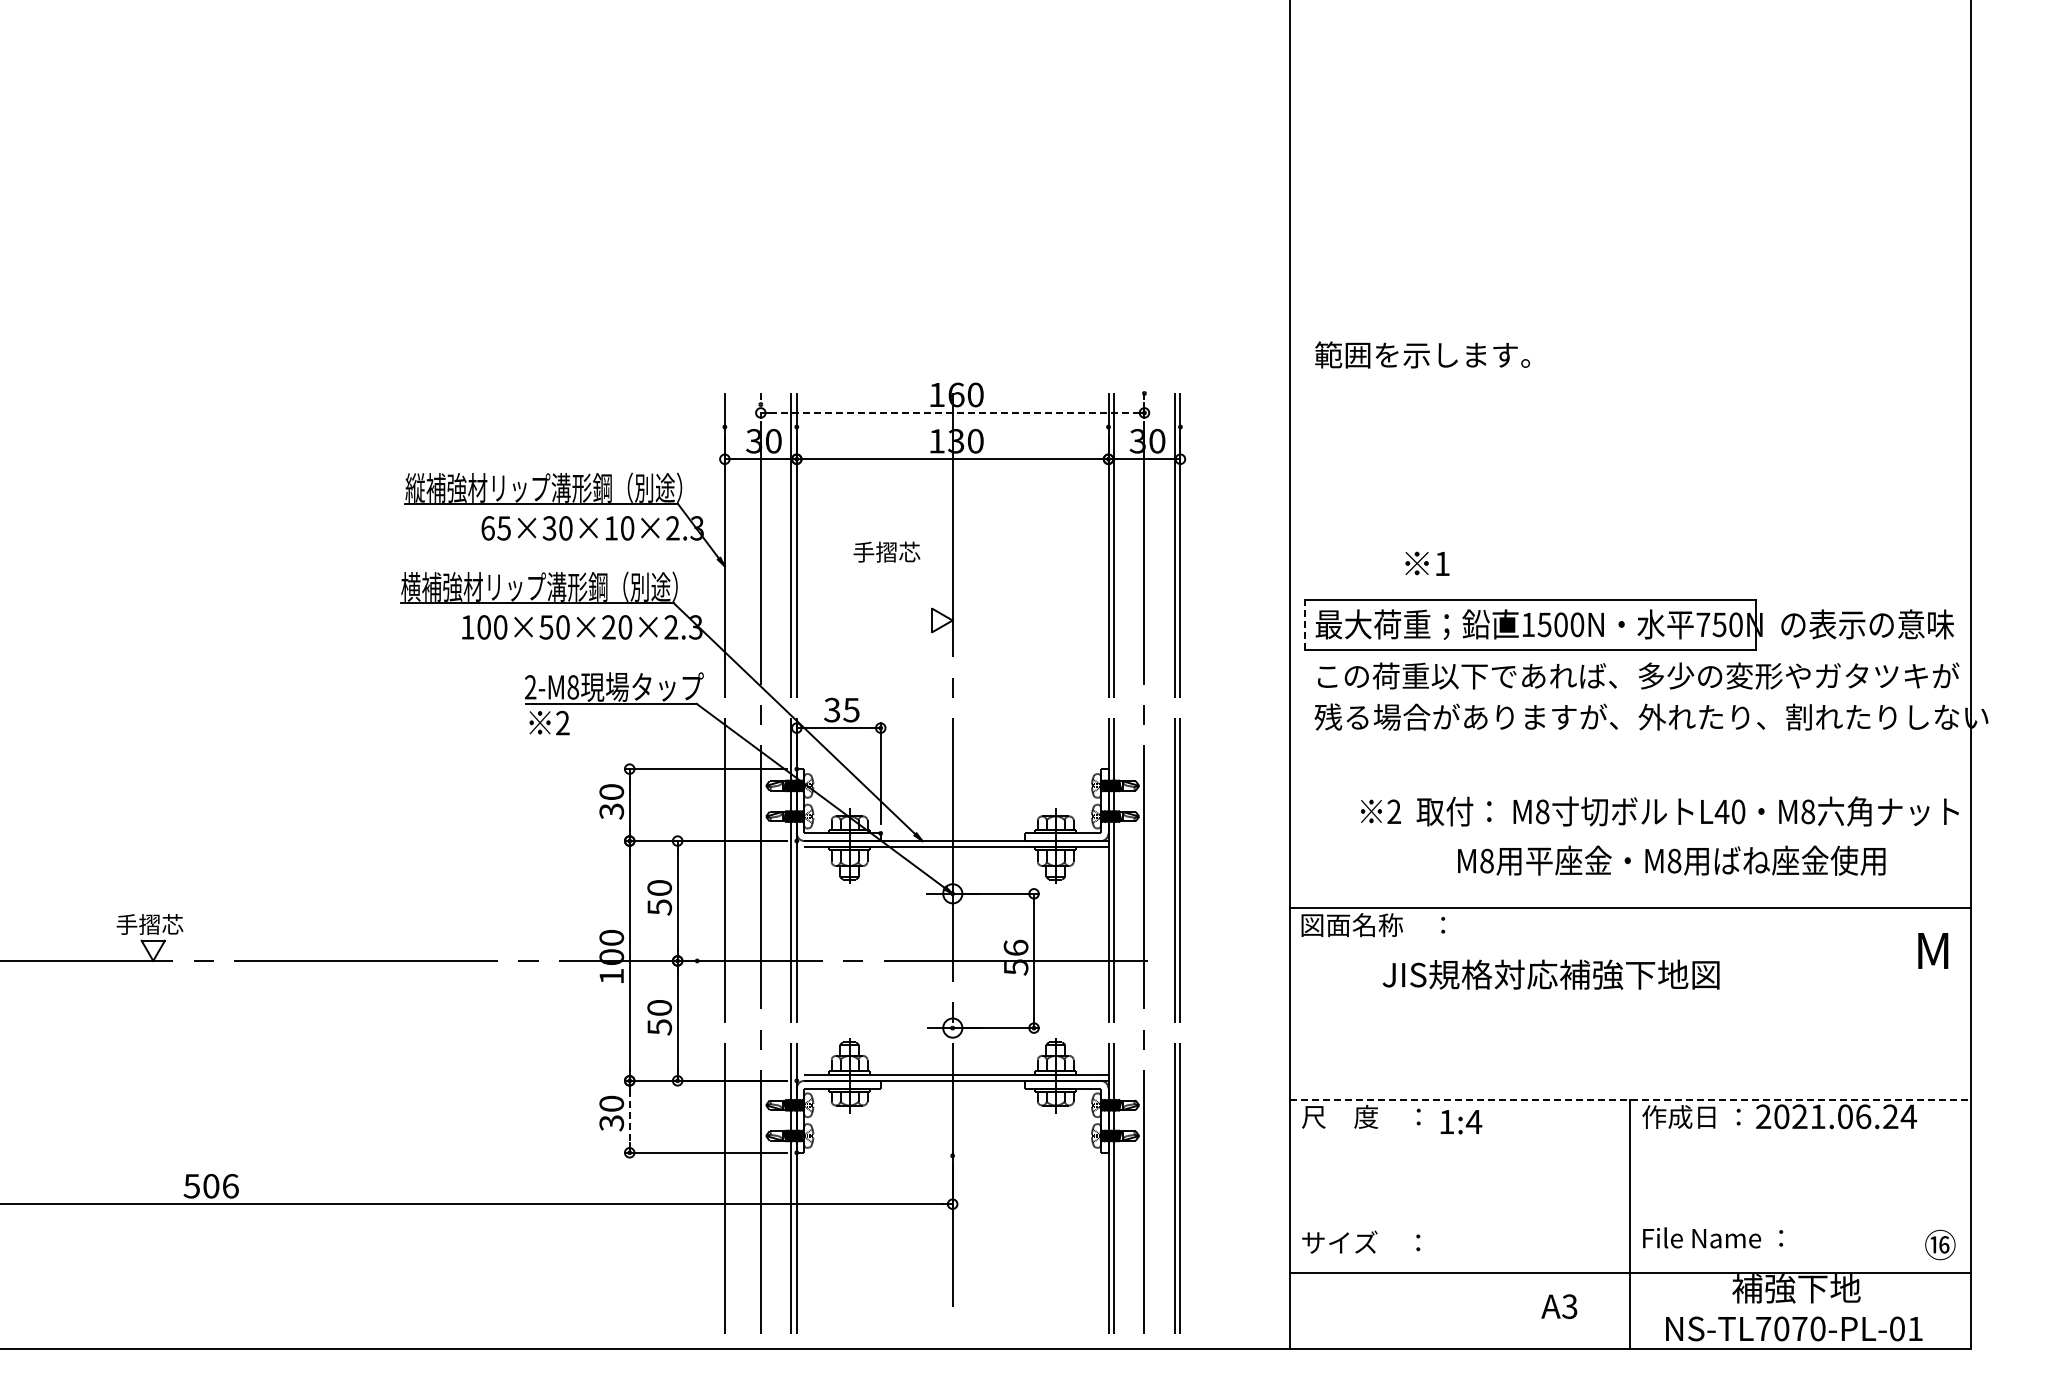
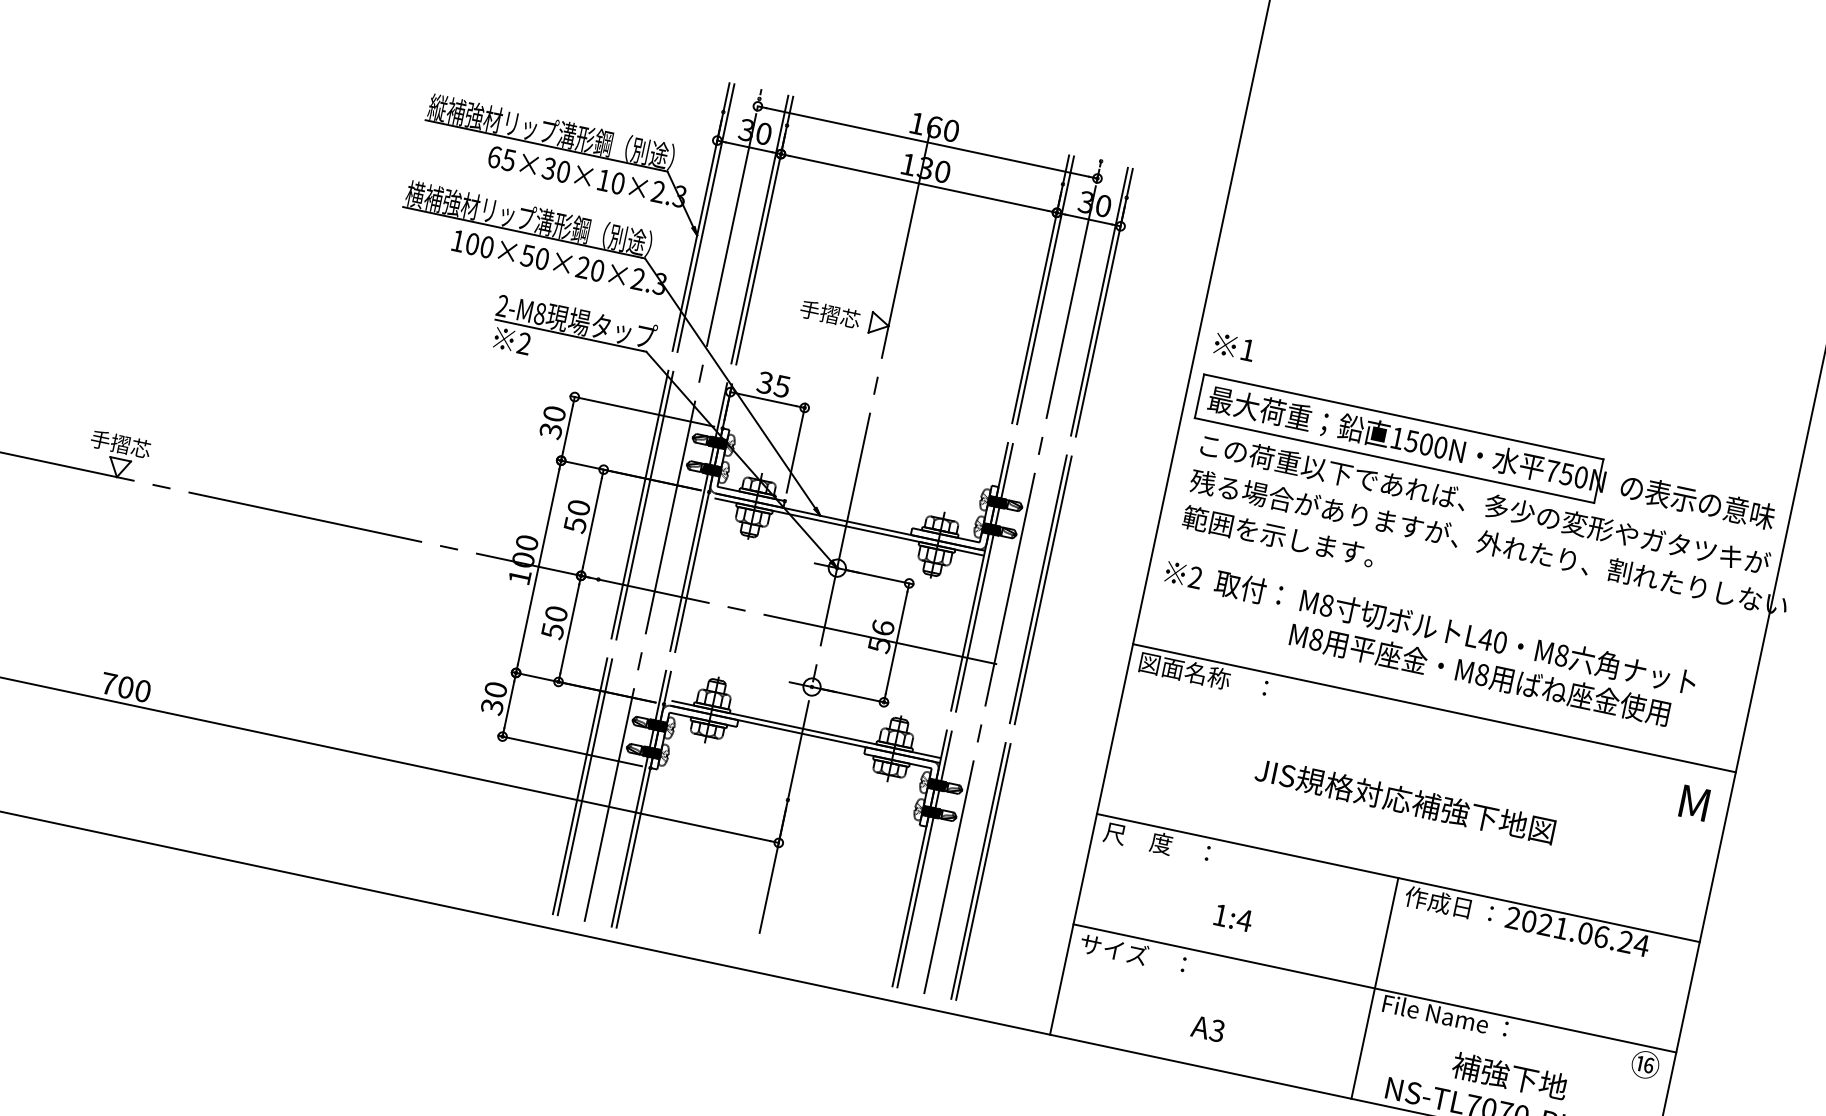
text: (1422, 354) -> (1278, 535), moved
line: (953, 412) -> (928, 142), dashed -> solid
text: (886, 551) -> (830, 313), moved
text: (1427, 563) -> (1234, 347), moved
line: (1304, 624) -> (1199, 395), dashed -> solid
text: (1659, 811) -> (1430, 627), moved
line: (730, 863) -> (646, 499), added
text: (1550, 974) -> (1404, 800), moved
line: (1630, 1099) -> (1398, 877), dashed -> solid
line: (629, 1117) -> (509, 705), dashed -> solid
text: (1461, 1122) -> (1233, 918), moved
text: (210, 1185) -> (125, 686), 506 -> 700
line: (1629, 1272) -> (1374, 988), moved
text: (1559, 1306) -> (1208, 1028), moved

